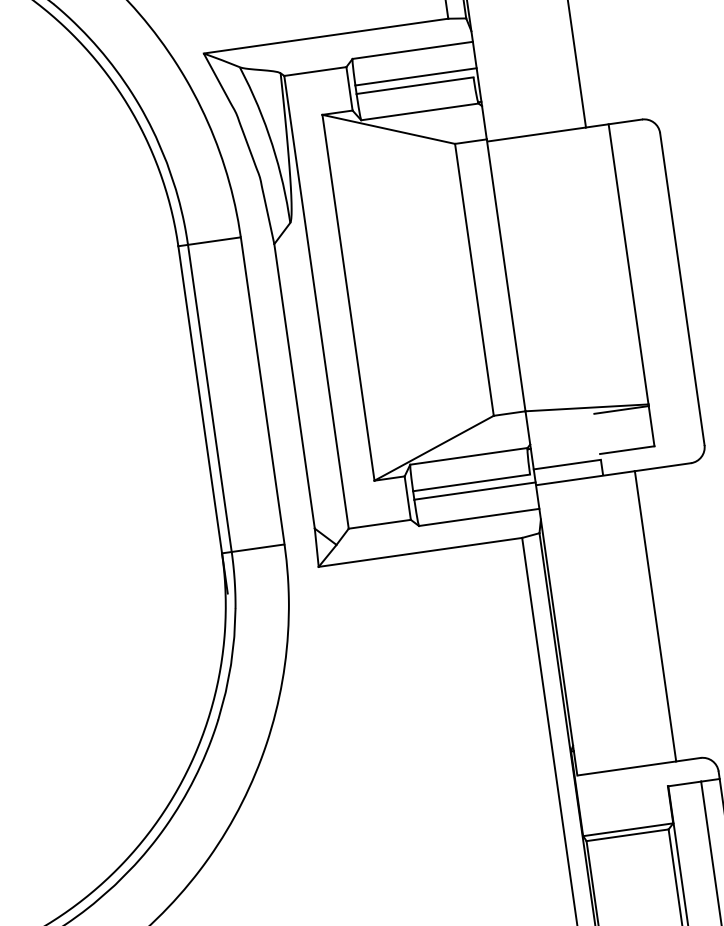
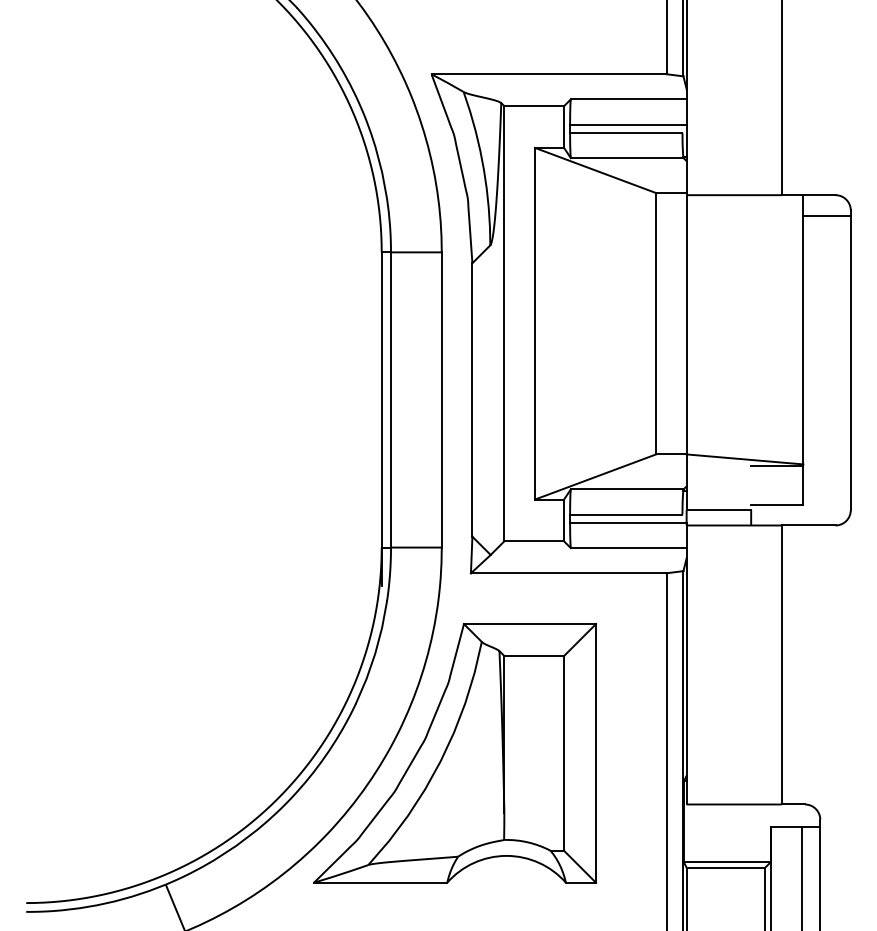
line: (635, 142) -> (826, 215), added
part: (329, 756) -> (455, 753), added

